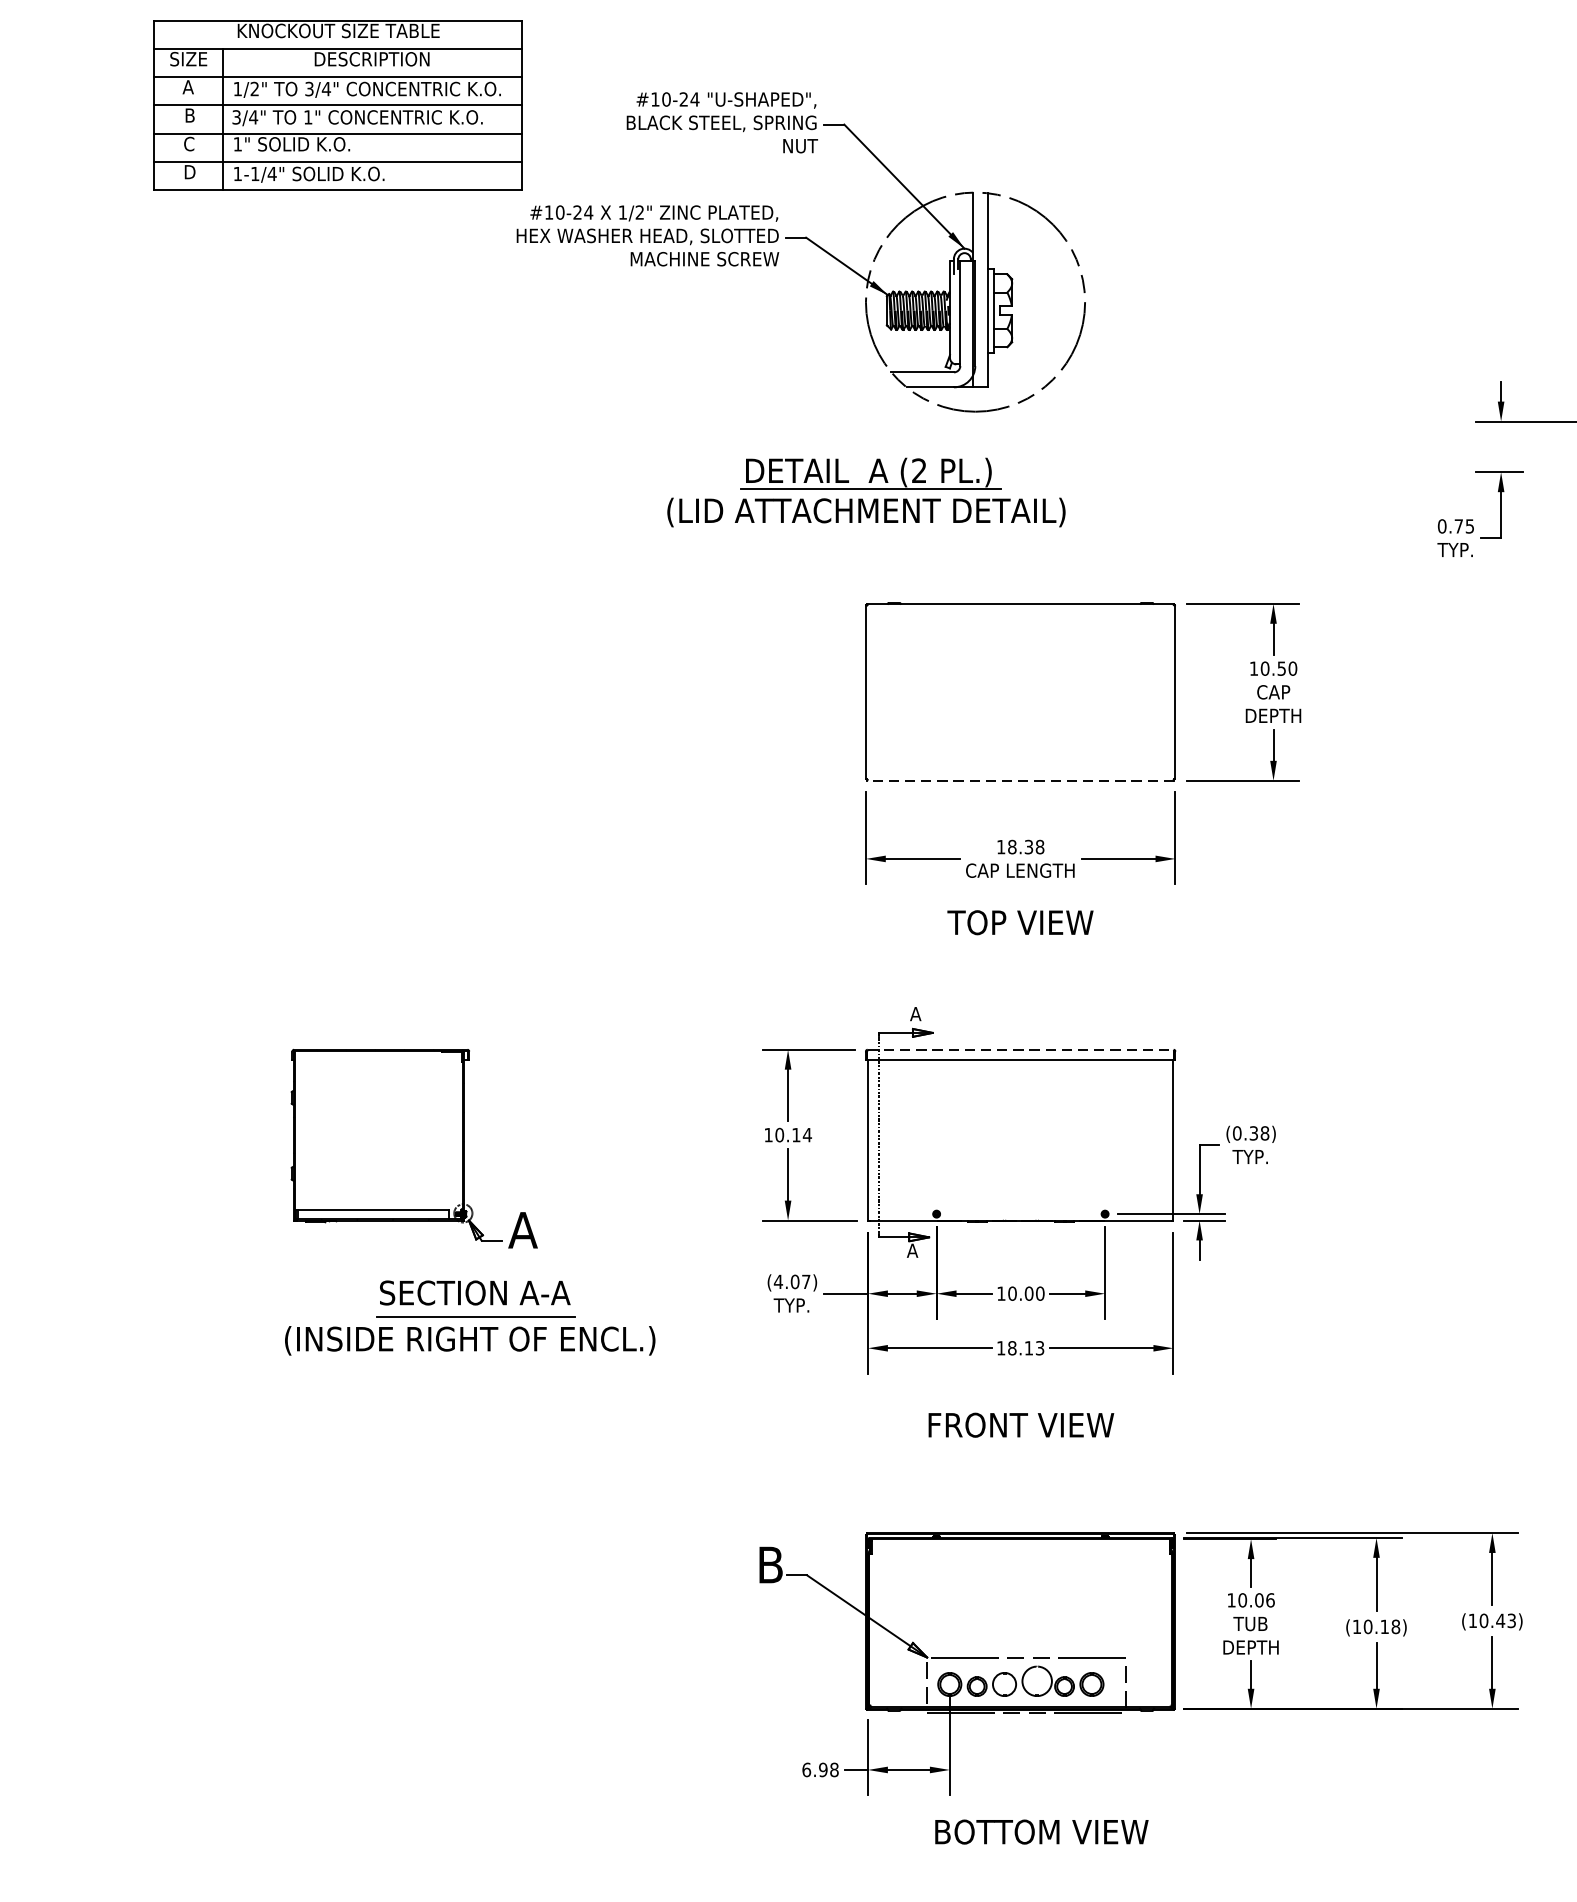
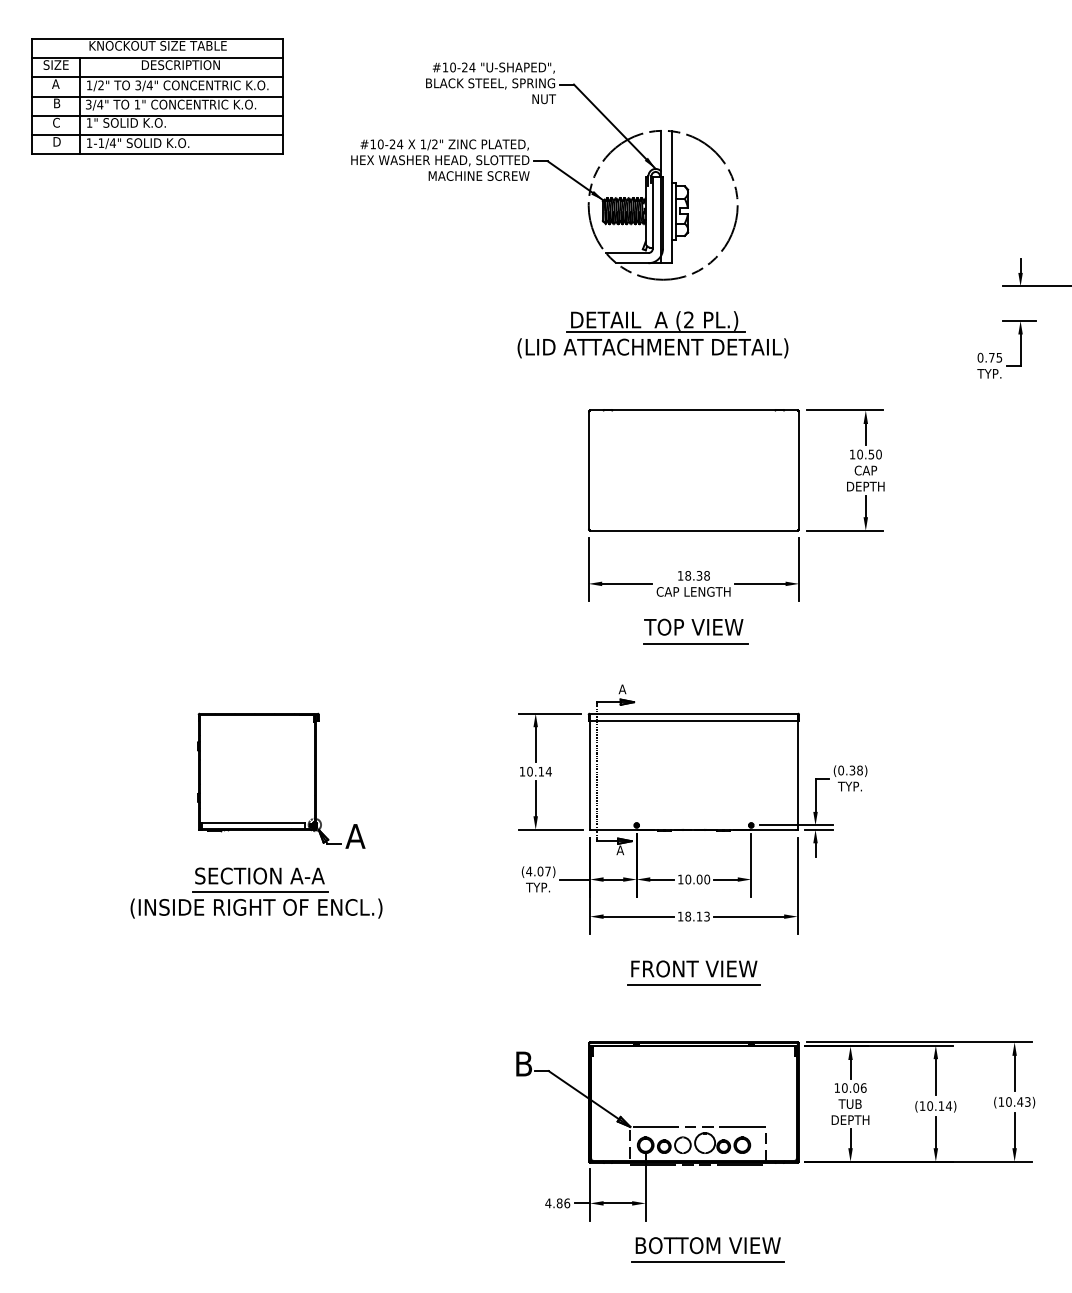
part: (337, 105) -> (157, 96), moved
part: (865, 492) -> (652, 334), moved
line: (1020, 780) -> (693, 530), dashed -> solid
line: (1024, 946) -> (696, 643), added
line: (1021, 1049) -> (694, 713), dashed -> solid
part: (470, 1317) -> (256, 892), moved
line: (1020, 1449) -> (693, 985), added
text: (1396, 1626) -> (949, 1105), (10.18) -> (10.14)
text: (820, 1770) -> (557, 1203), 6.98 -> 4.86
line: (1040, 1855) -> (707, 1261), added

